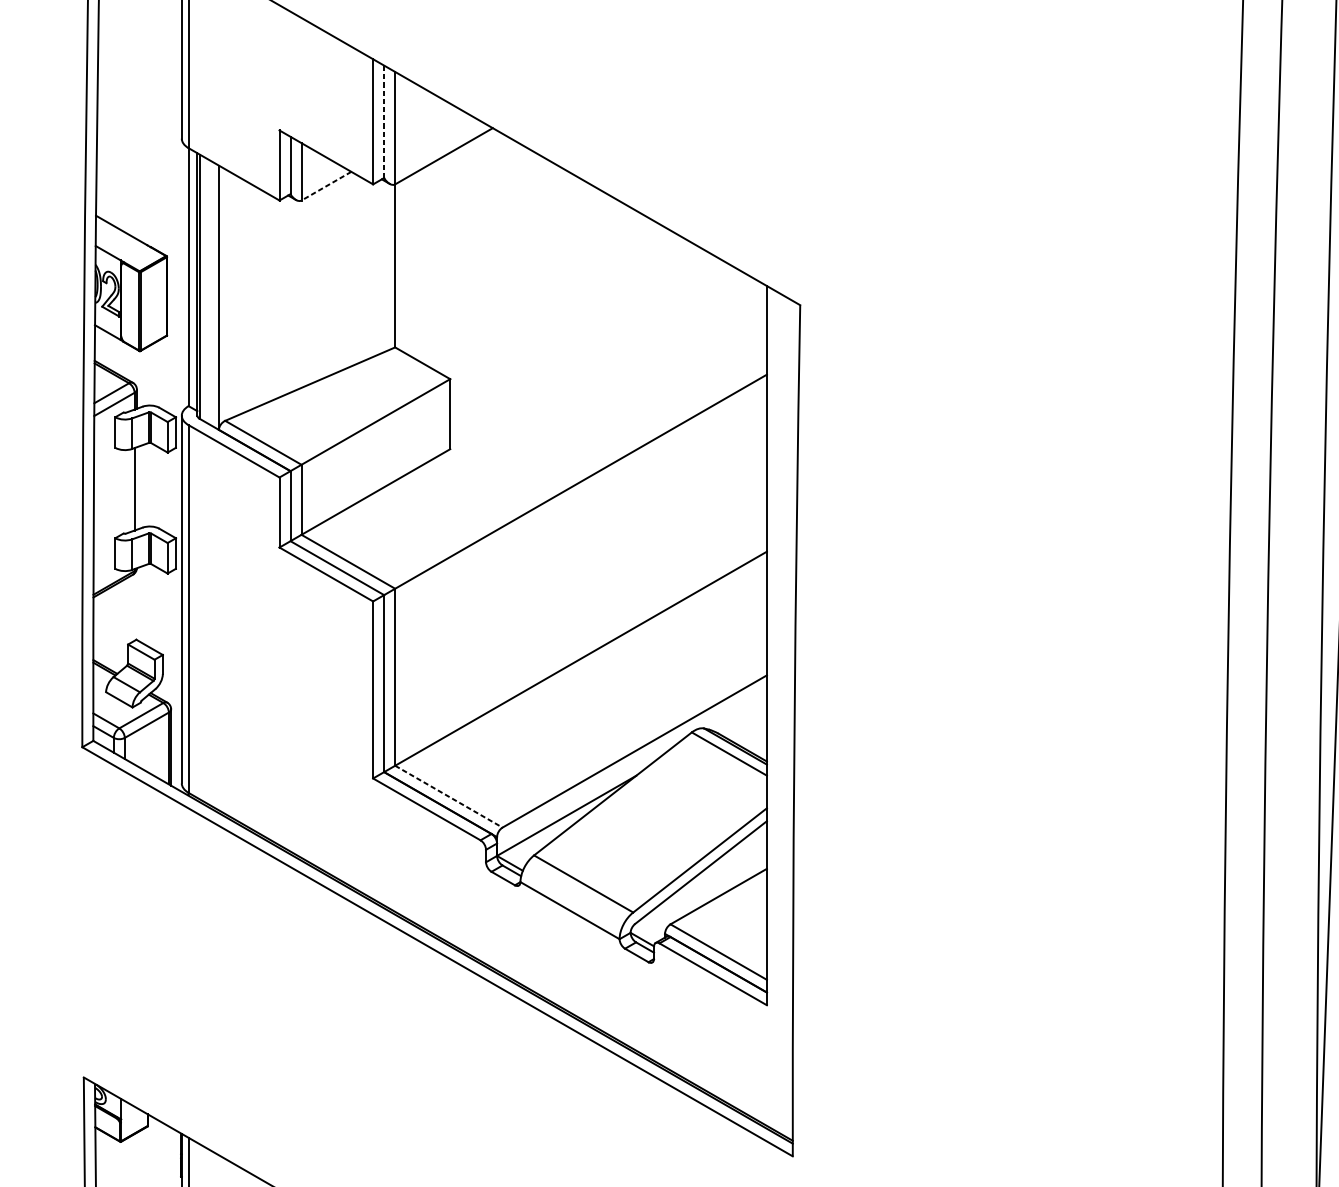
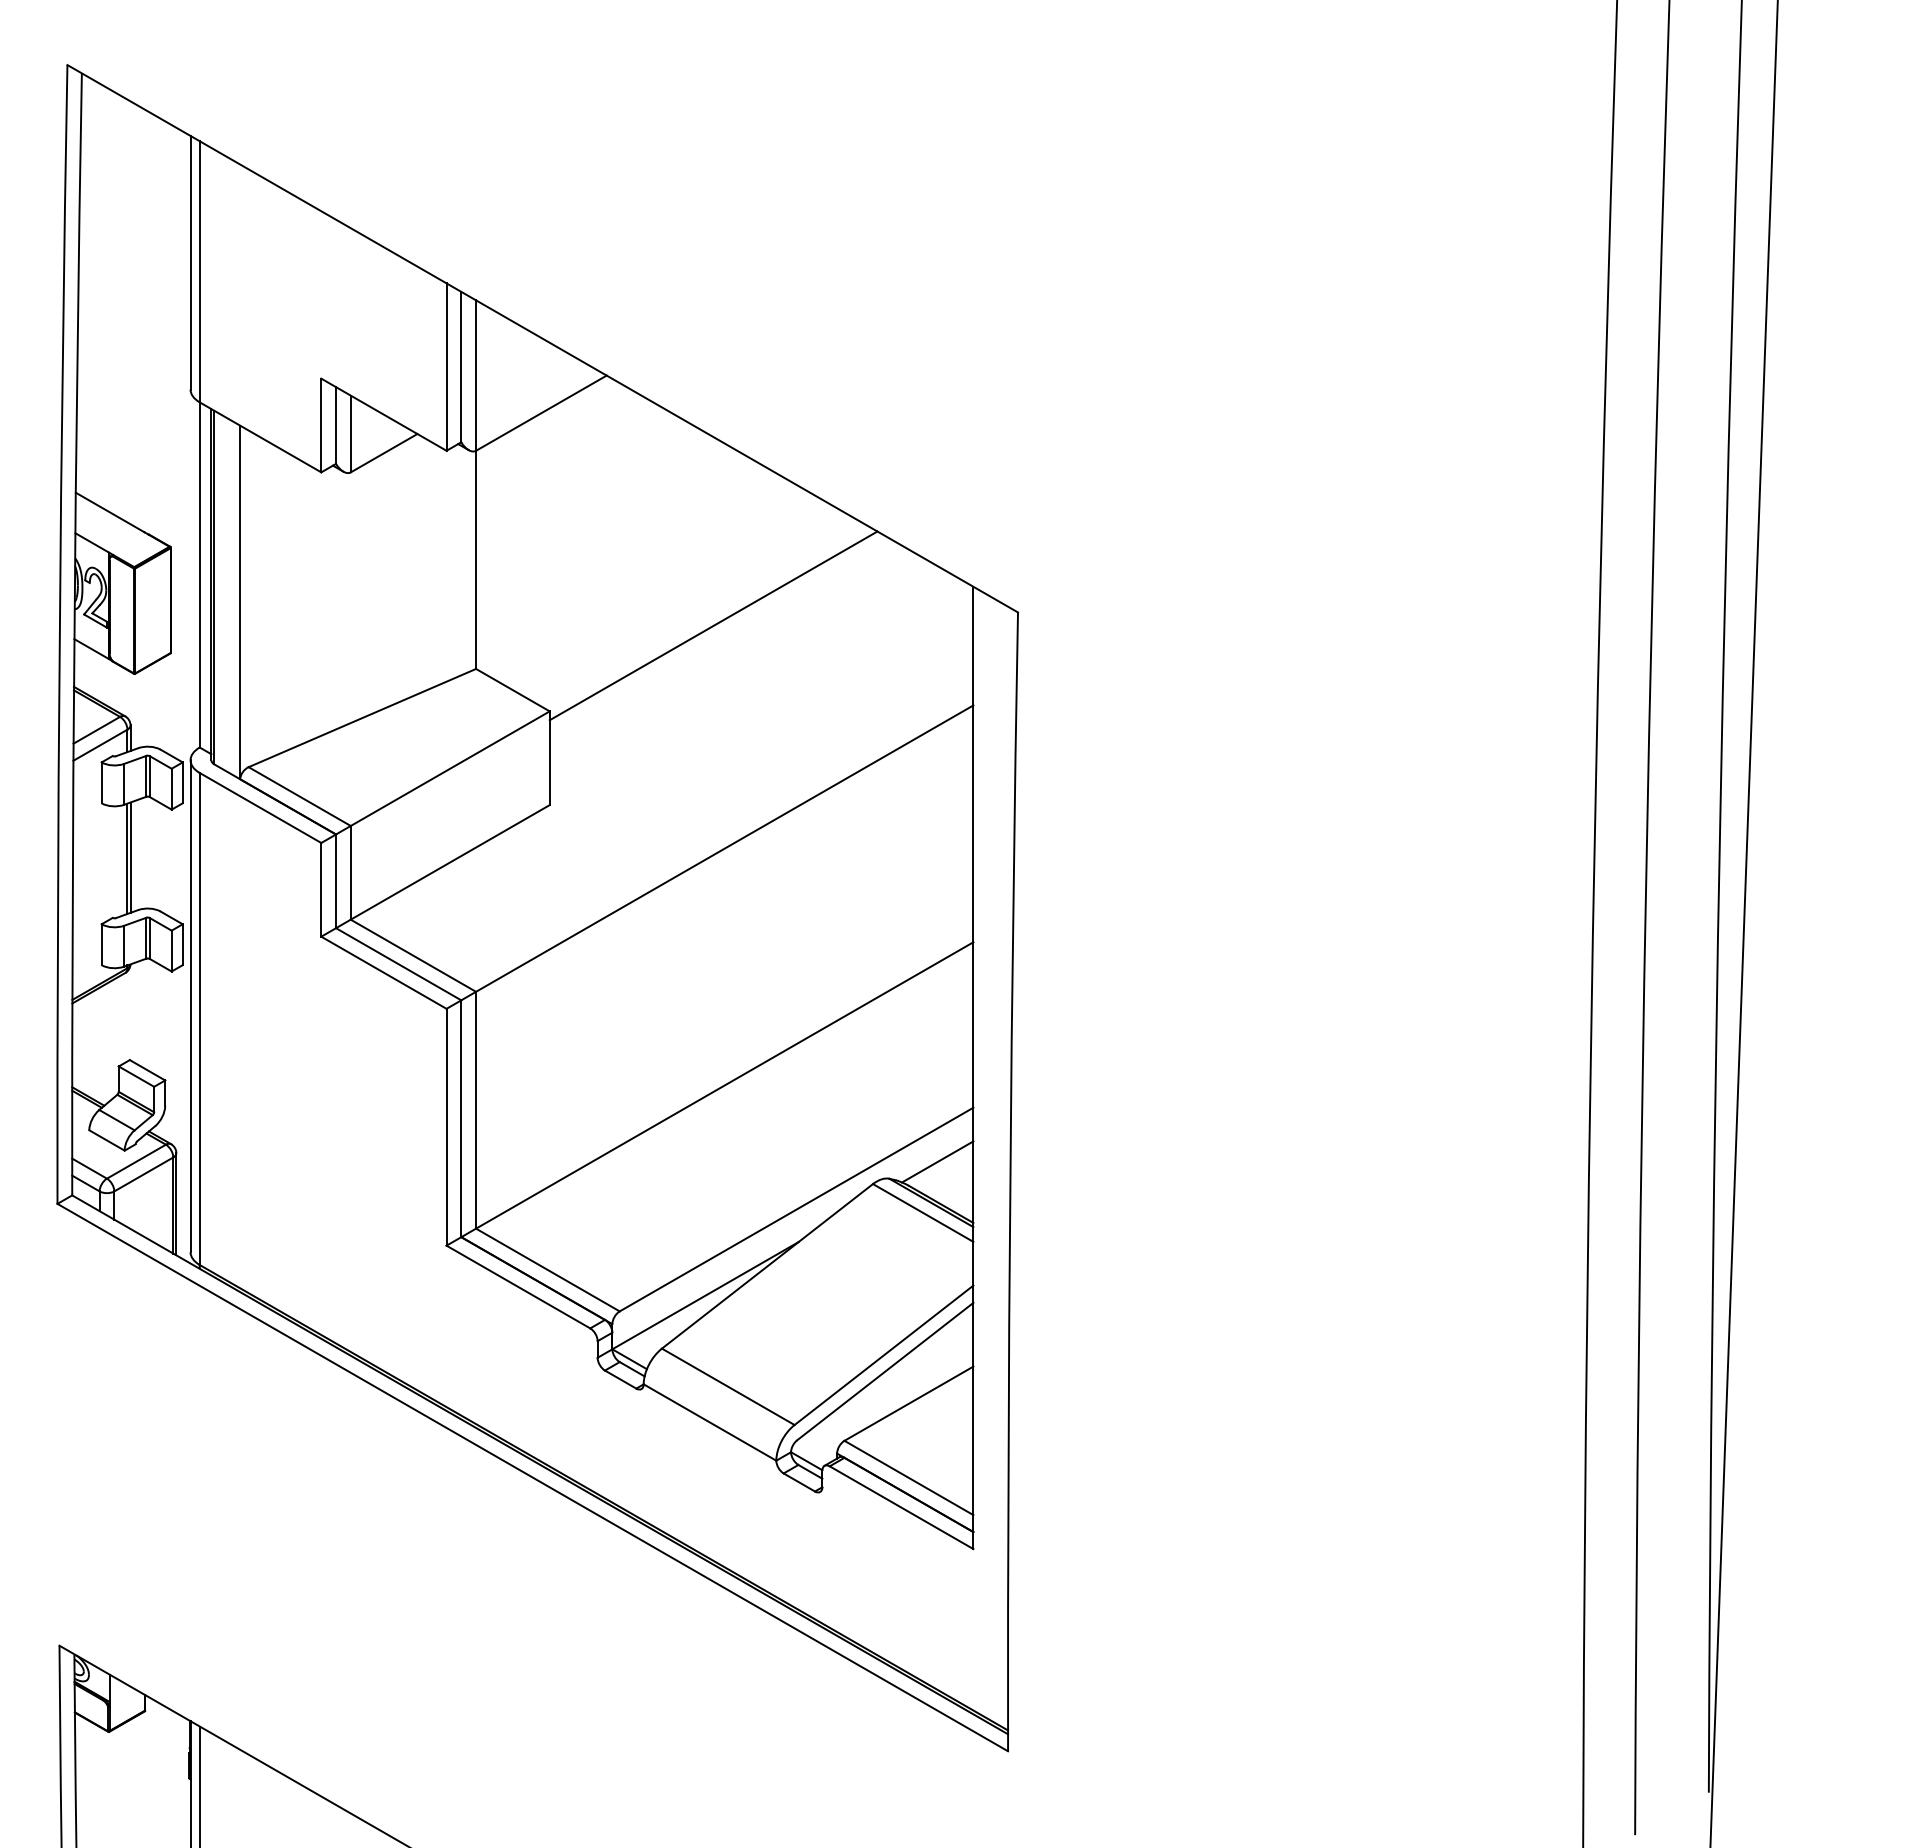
line: (384, 121) -> (461, 366), dashed -> solid
line: (326, 186) -> (383, 453), dashed -> solid
line: (572, 314) -> (713, 625), added
line: (136, 488) -> (130, 857), added
line: (740, 715) -> (937, 1161), added
line: (448, 797) -> (547, 1270), dashed -> solid

